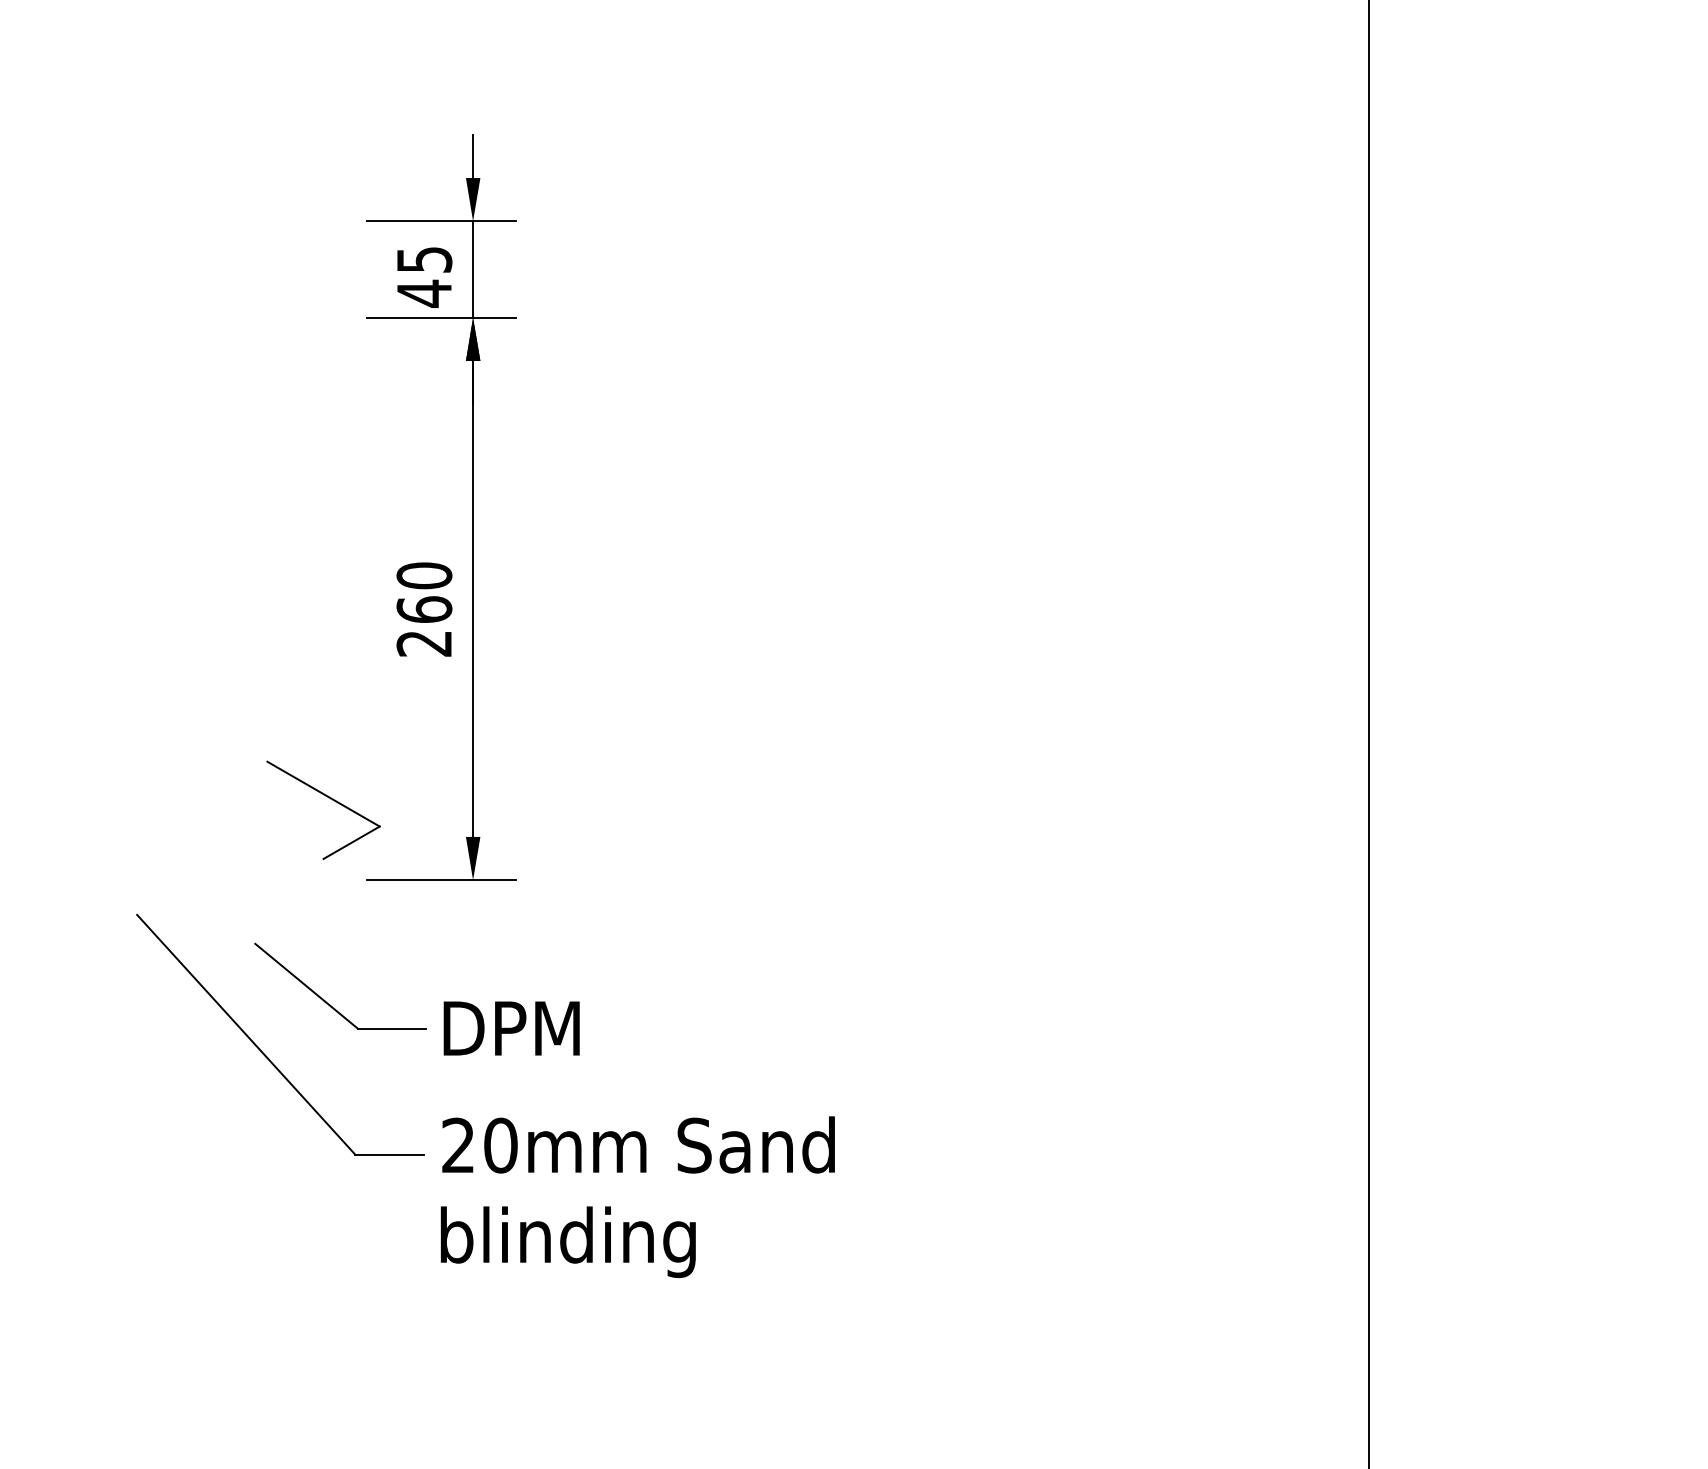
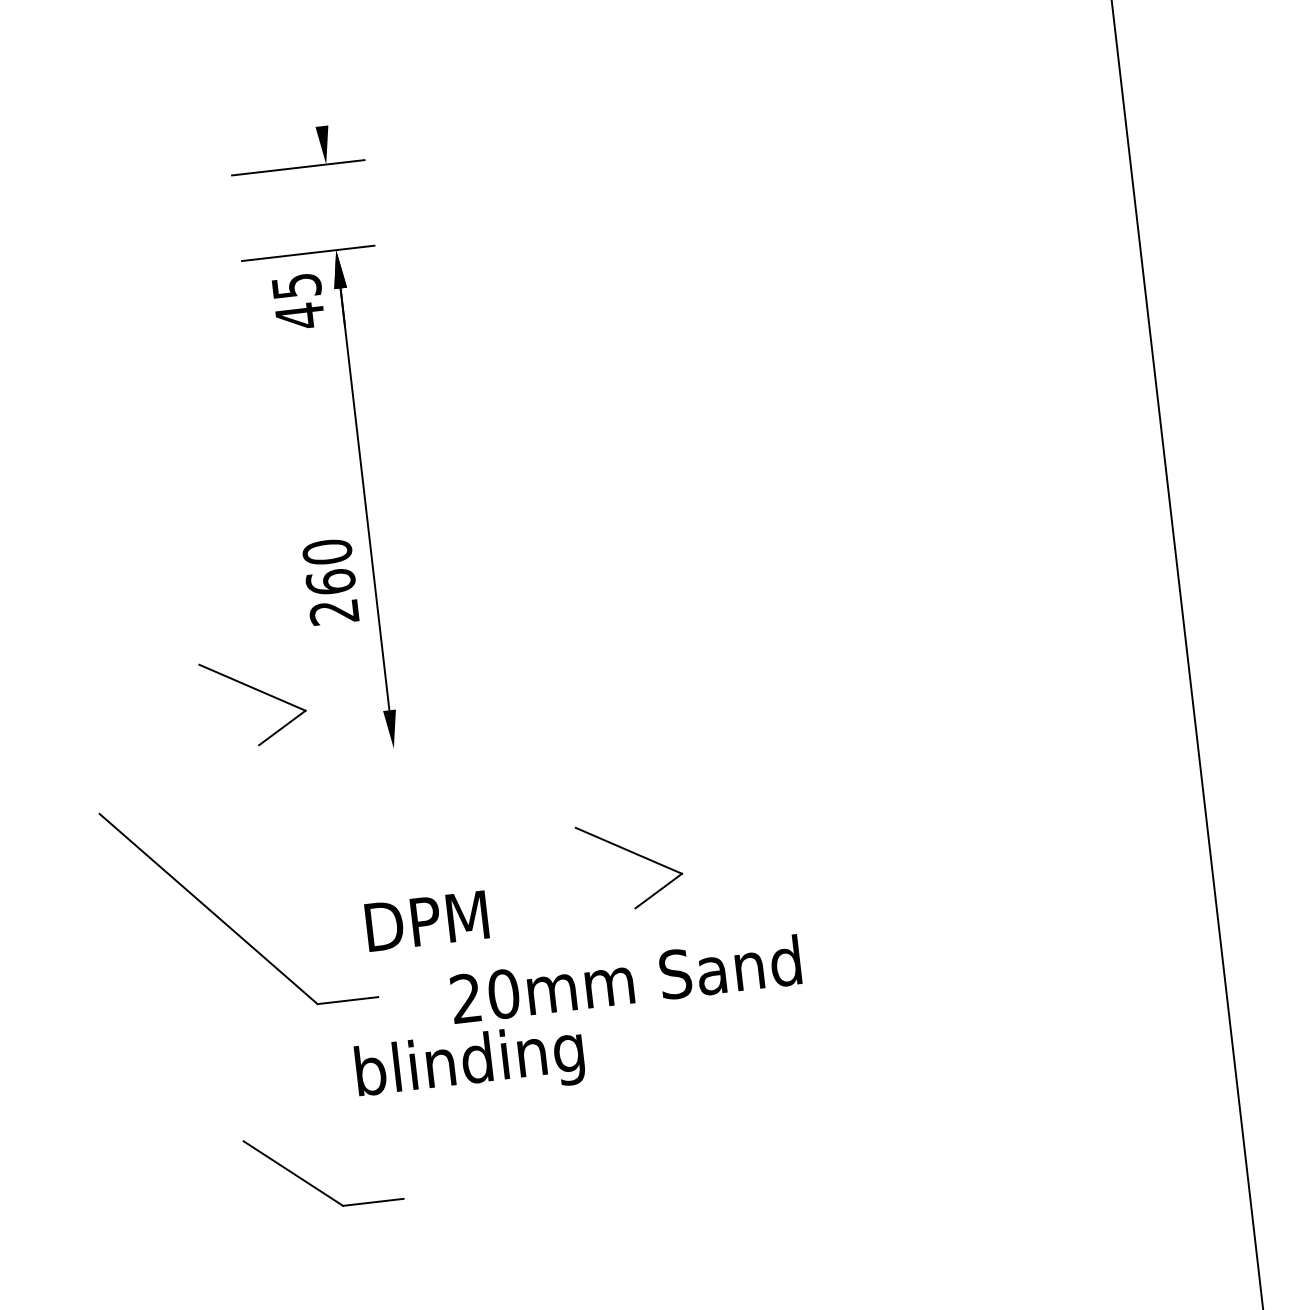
line: (473, 156) -> (319, 107), removed
line: (473, 269) -> (331, 207), removed
text: (424, 277) -> (298, 301), moved
text: (424, 609) -> (330, 581), moved
line: (441, 880) -> (365, 752), removed
part: (329, 1003) -> (315, 1186), moved
text: (511, 1028) -> (426, 921), moved
part: (726, 1028) -> (633, 854), added
text: (638, 1144) -> (625, 979), moved
text: (568, 1241) -> (470, 1064), moved

